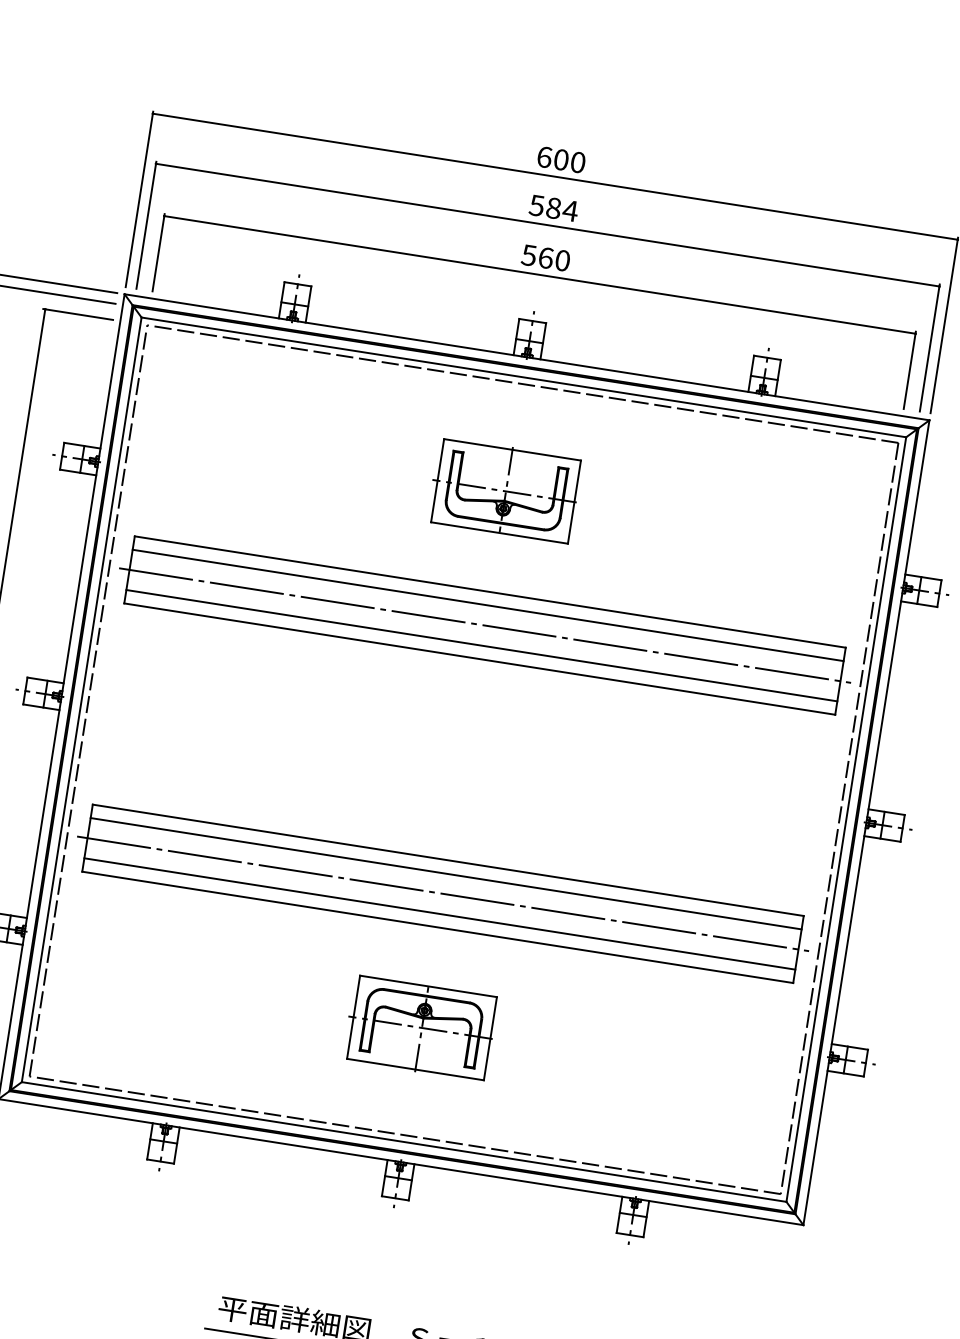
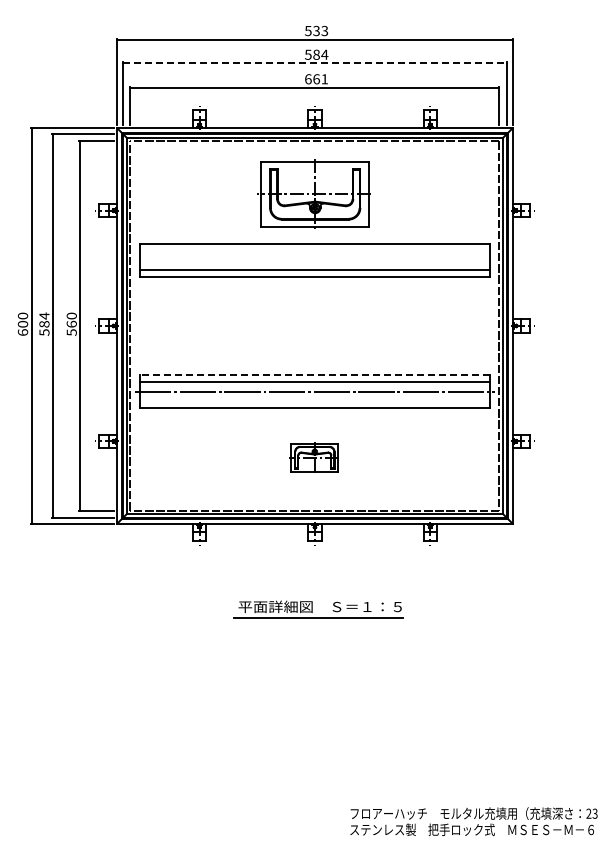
text: (561, 158) -> (316, 30), 600 -> 533
line: (548, 225) -> (315, 63), solid -> dashed
text: (545, 258) -> (316, 79), 560 -> 661
part: (505, 489) -> (314, 193), size x1.6
line: (487, 605) -> (314, 250), removed
line: (483, 626) -> (314, 260), removed
line: (447, 860) -> (314, 375), solid -> dashed
line: (439, 913) -> (314, 401), removed
part: (421, 1027) -> (314, 457), size x0.7

